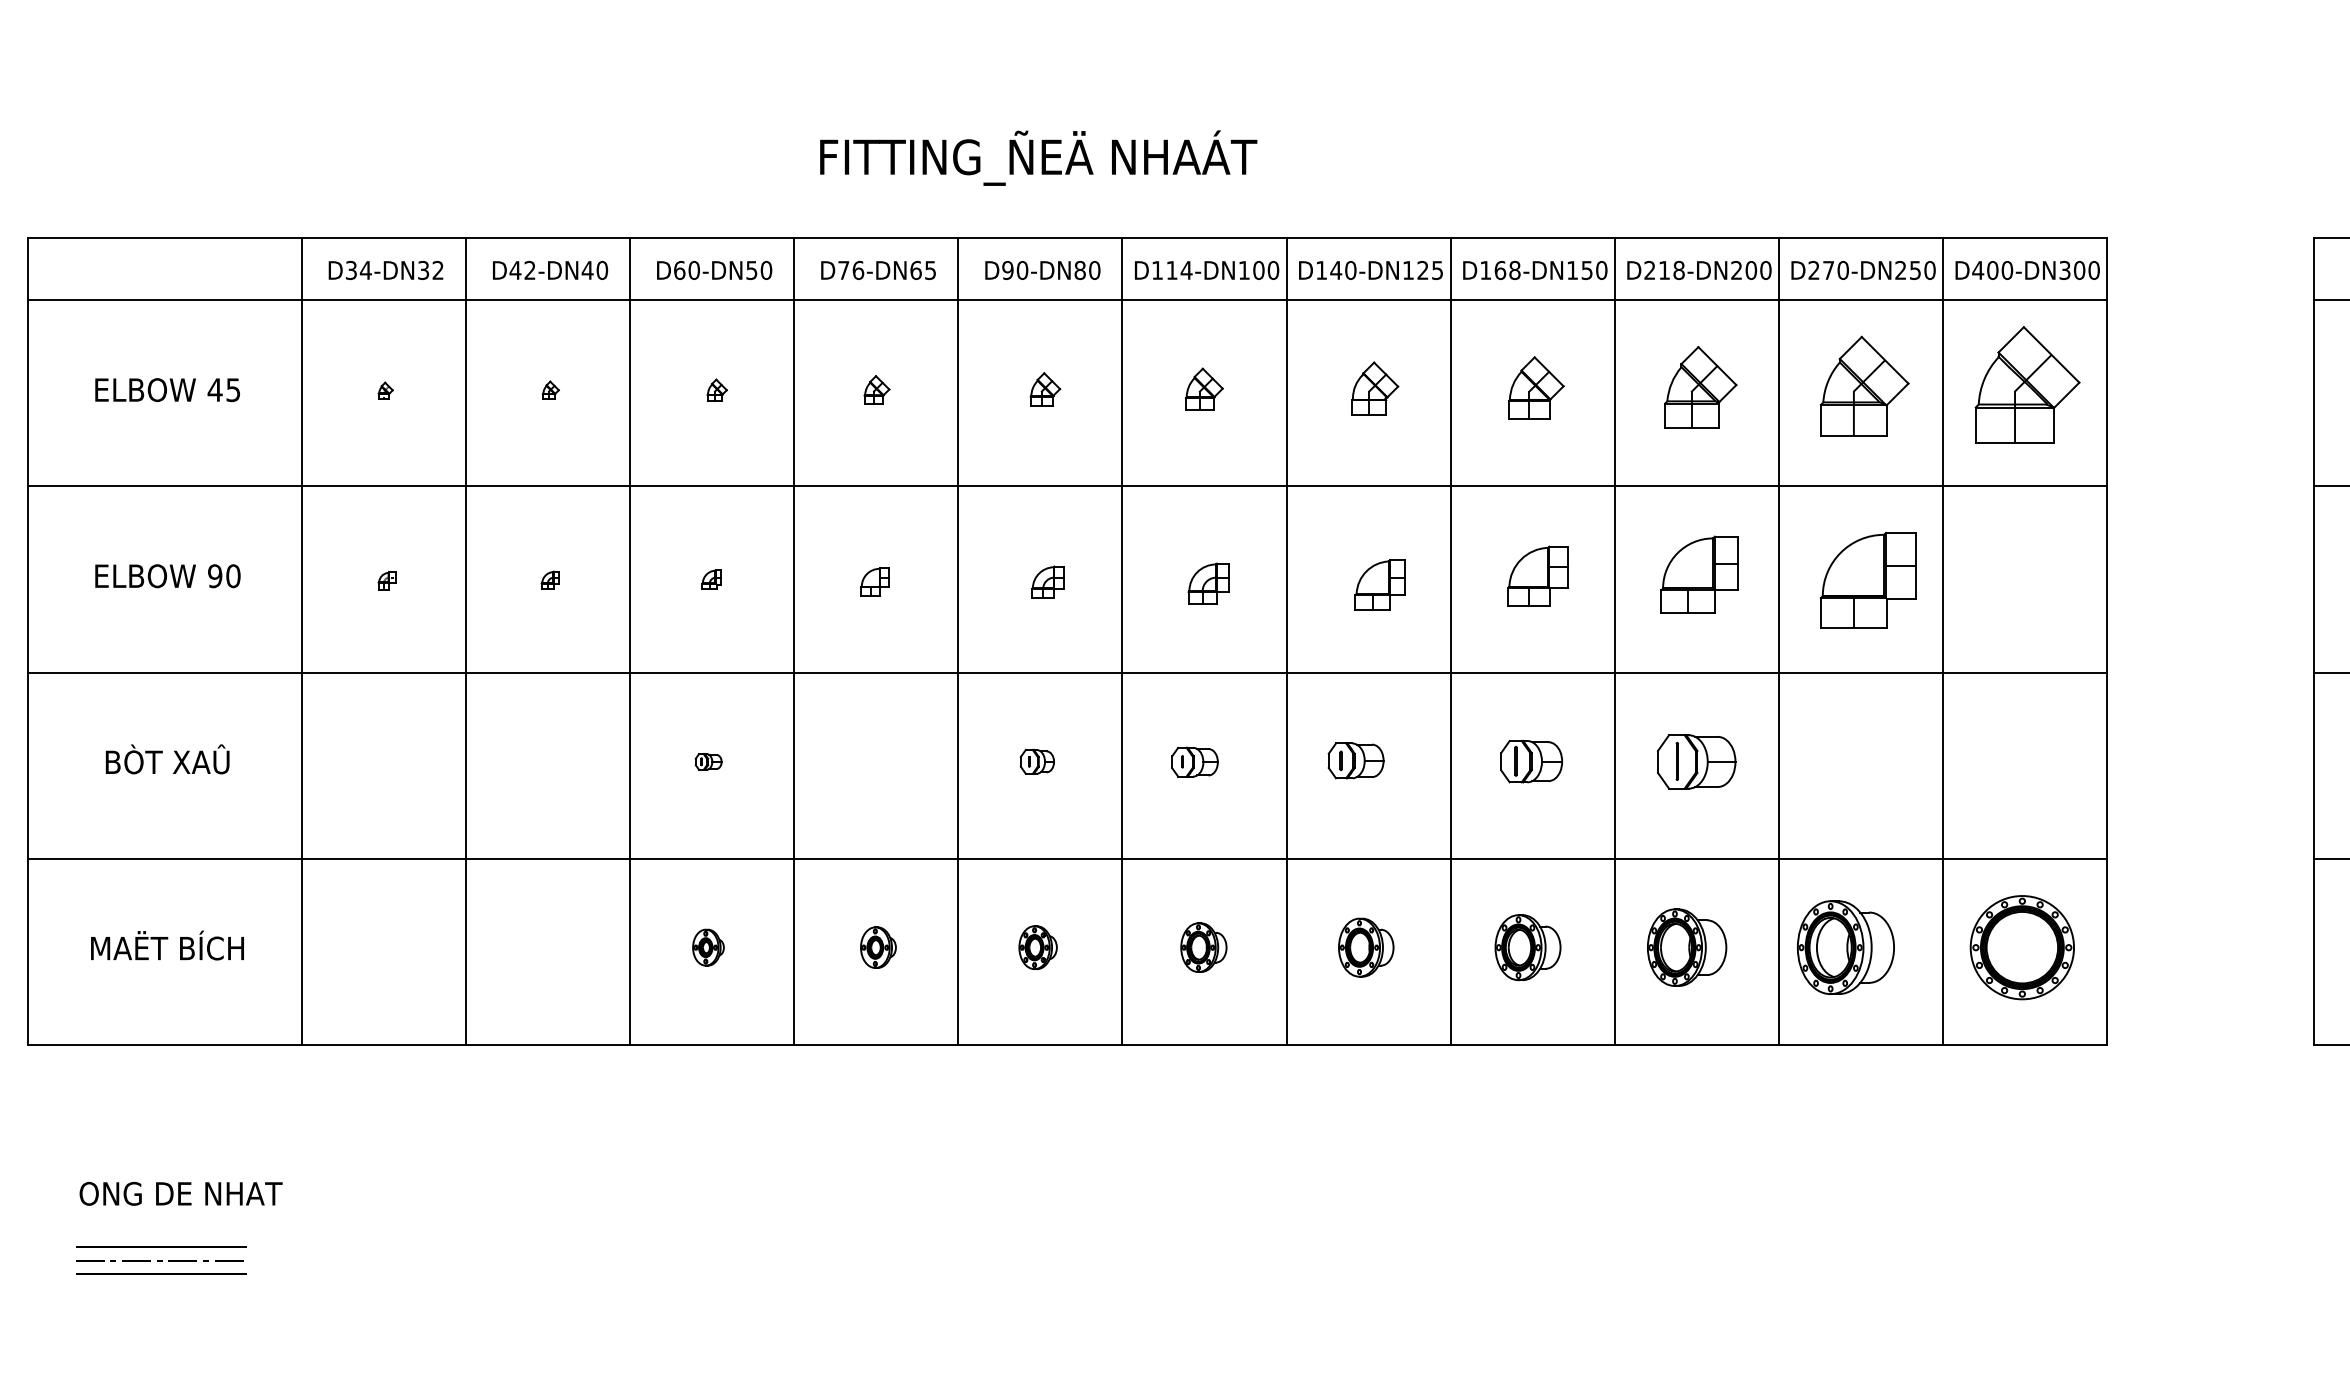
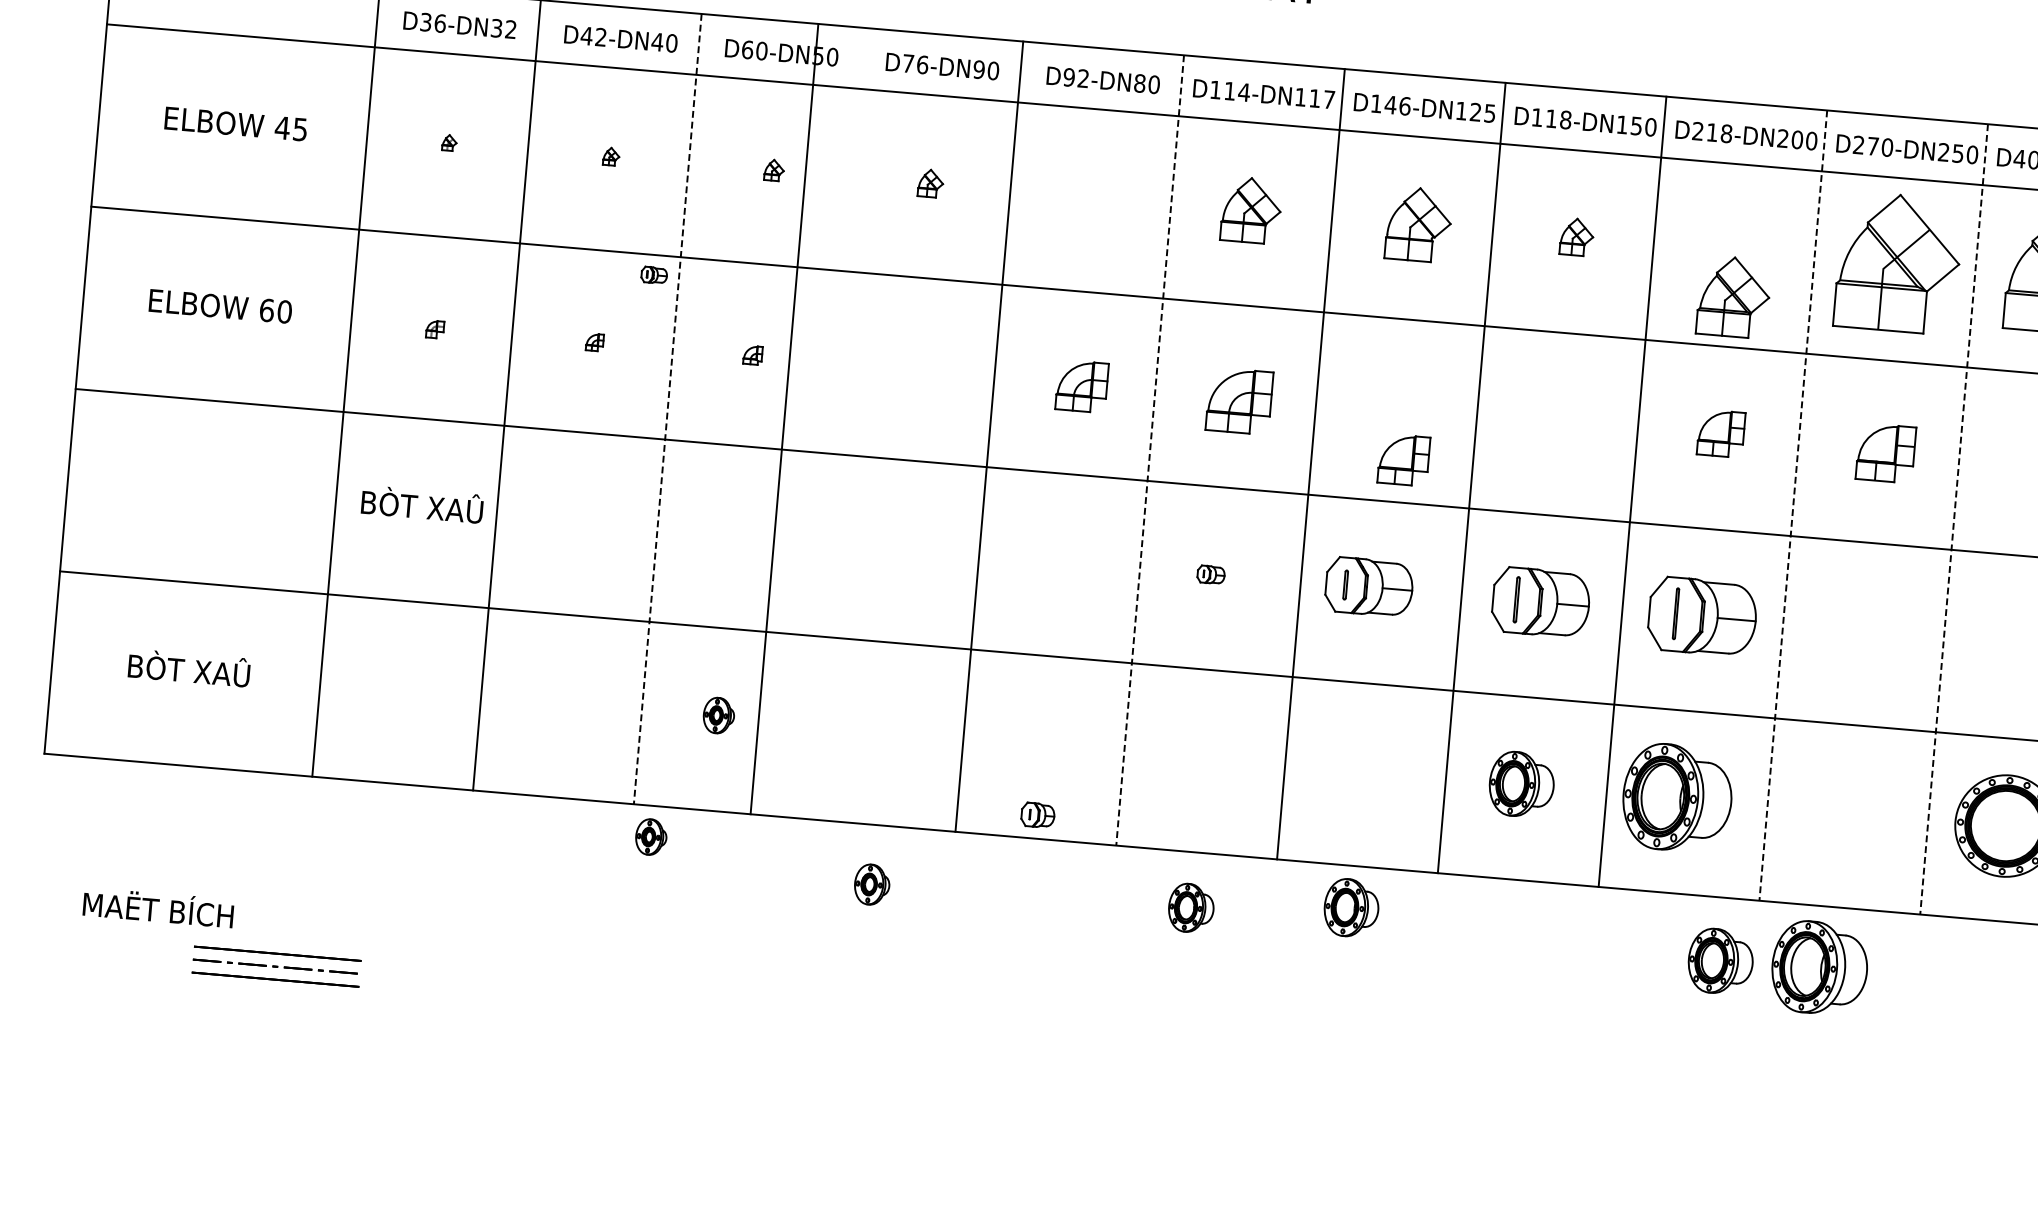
text: (365, 269) -> (439, 22), D34-DN32 -> D36-DN32
text: (1022, 269) -> (1083, 77), D90-DN80 -> D92-DN80
text: (1266, 269) -> (1322, 98), D114-DN100 -> D114-DN117
text: (1350, 269) -> (1404, 105), D140-DN125 -> D146-DN125
text: (1500, 269) -> (1551, 117), D168-DN150 -> D118-DN150
text: (923, 270) -> (986, 70), D76-DN65 -> D76-DN90
part: (1864, 385) -> (1898, 262), size x1.4
part: (1536, 387) -> (1577, 236), size x0.6
part: (1700, 387) -> (1733, 297), moved
part: (1204, 388) -> (1251, 209), size x1.6
part: (1375, 388) -> (1419, 223), size x1.4
part: (1045, 389) -> (1095, 197), removed
part: (1699, 574) -> (1721, 433), size x0.6
part: (1537, 575) -> (1562, 420), removed
text: (215, 576) -> (267, 310), 90 -> 60
part: (1867, 579) -> (1885, 452), size x0.6
part: (874, 581) -> (912, 370), removed
part: (1047, 581) -> (1081, 385), size x1.6
part: (1208, 583) -> (1239, 400), size x1.6
part: (1379, 584) -> (1403, 459), moved
line: (629, 641) -> (667, 409), solid -> dashed
line: (794, 641) -> (784, 419), moved
line: (1122, 641) -> (1150, 450), solid -> dashed
line: (1778, 641) -> (1792, 505), solid -> dashed
line: (1943, 641) -> (1954, 519), solid -> dashed
text: (167, 759) -> (422, 504), moved
part: (1355, 760) -> (1368, 586), size x1.6
part: (708, 761) -> (654, 274), moved
part: (1036, 761) -> (1037, 814), moved
part: (1194, 761) -> (1210, 574), size x0.6
part: (1531, 761) -> (1540, 602), size x1.6
part: (1696, 761) -> (1702, 616), size x1.4
text: (167, 945) -> (189, 668), MAËT BÍCH -> BÒT XAÛ
part: (878, 947) -> (872, 884), moved
part: (1037, 947) -> (1041, 743), removed
part: (1203, 947) -> (1190, 907), moved
part: (1366, 947) -> (1351, 907), moved
part: (1687, 947) -> (1678, 797), size x1.4
part: (1845, 947) -> (1819, 967), moved
part: (650, 1076) -> (651, 837), added
part: (1744, 1109) -> (1720, 961), added
text: (180, 1190) -> (181, 909), ONG DE NHAT -> MAËT BÍCH
part: (161, 1260) -> (277, 966), moved

